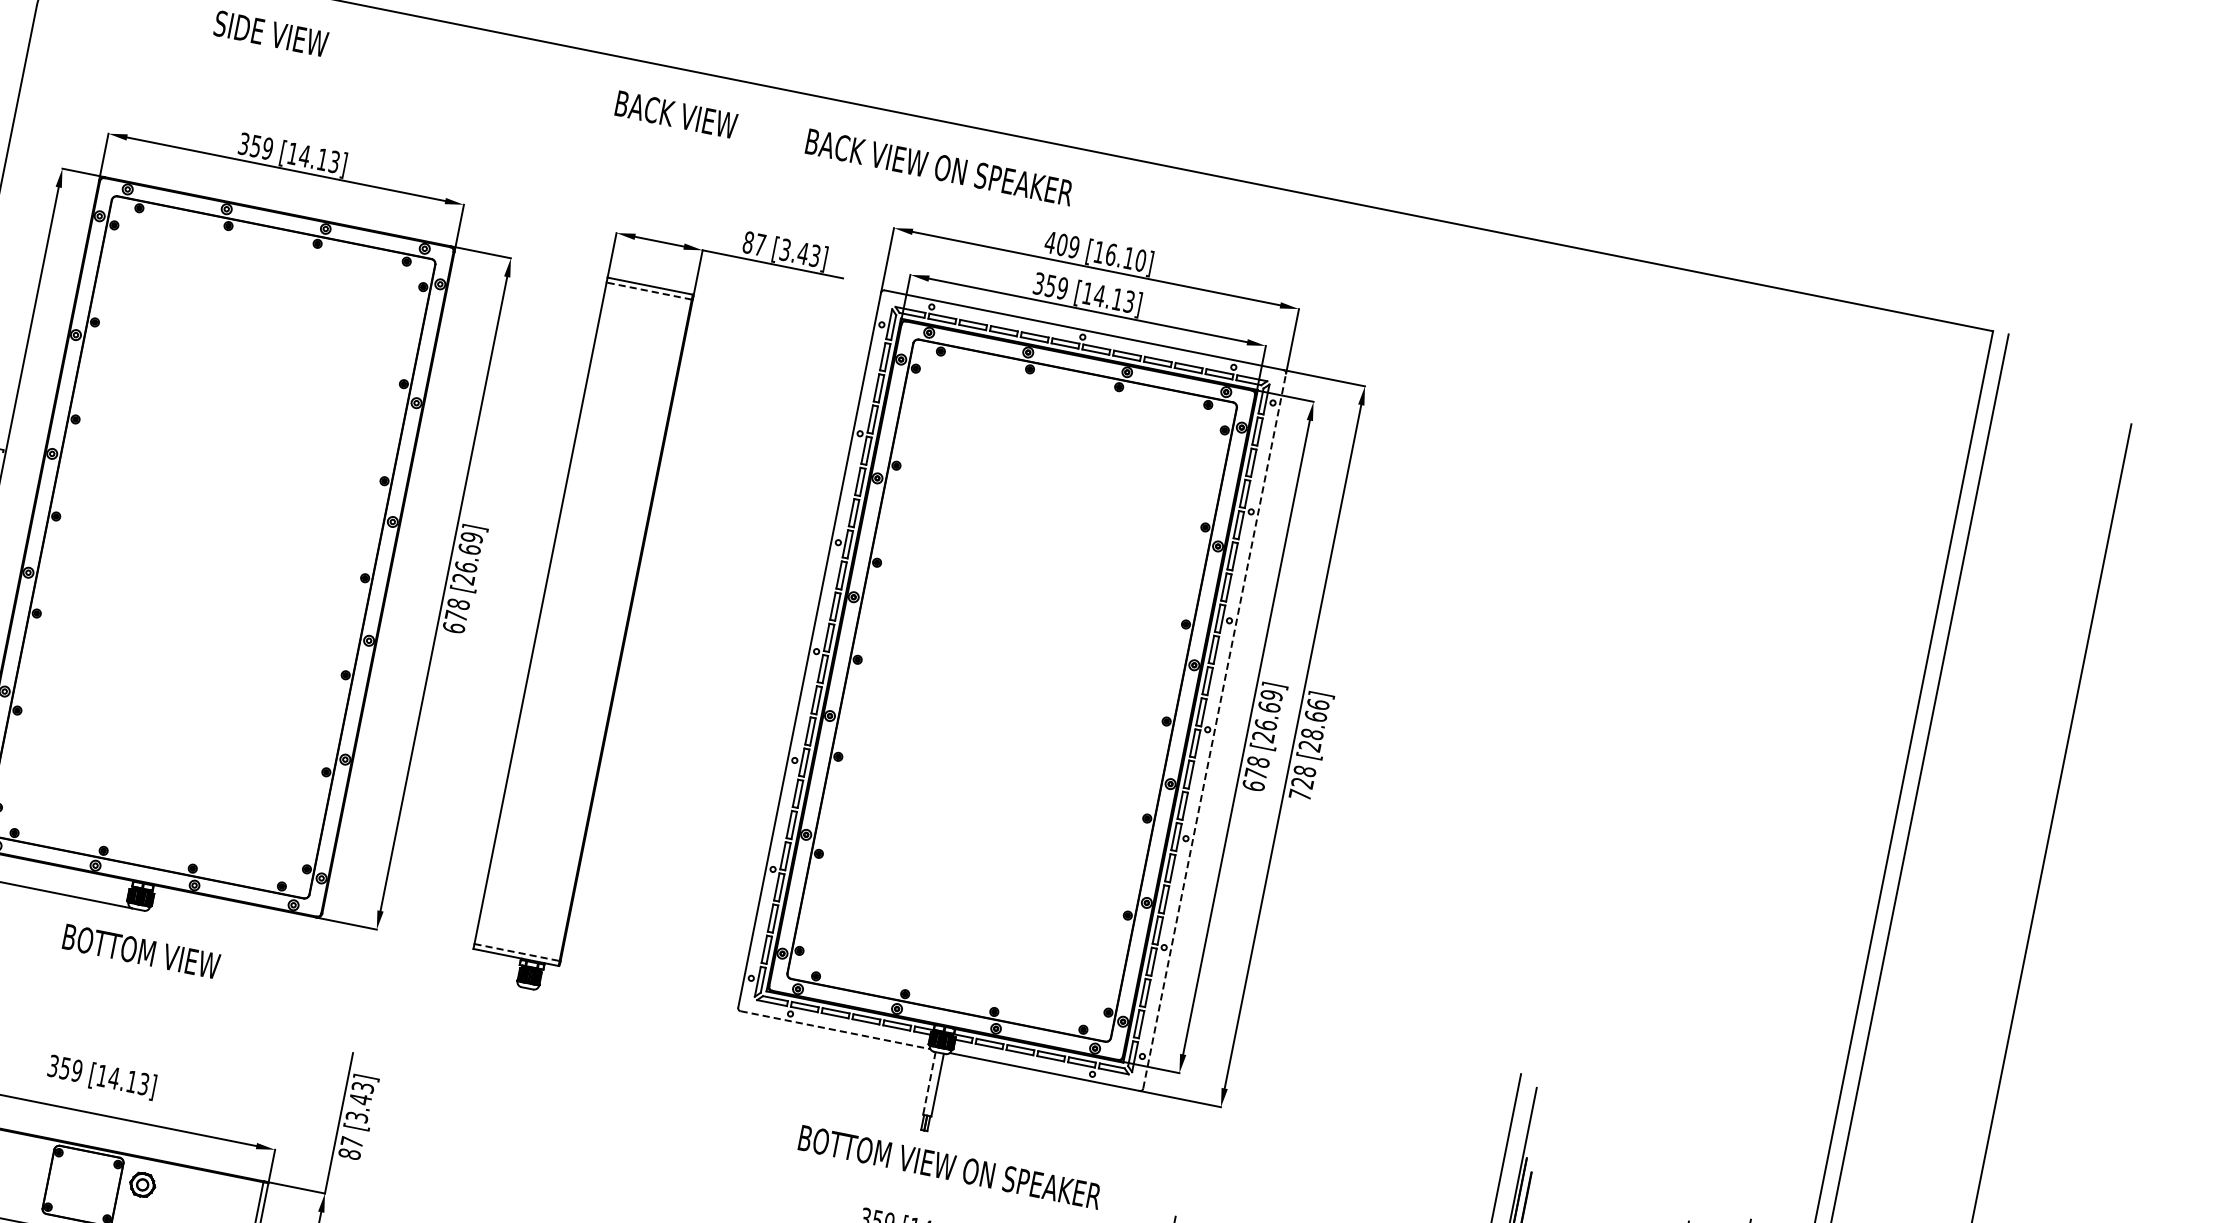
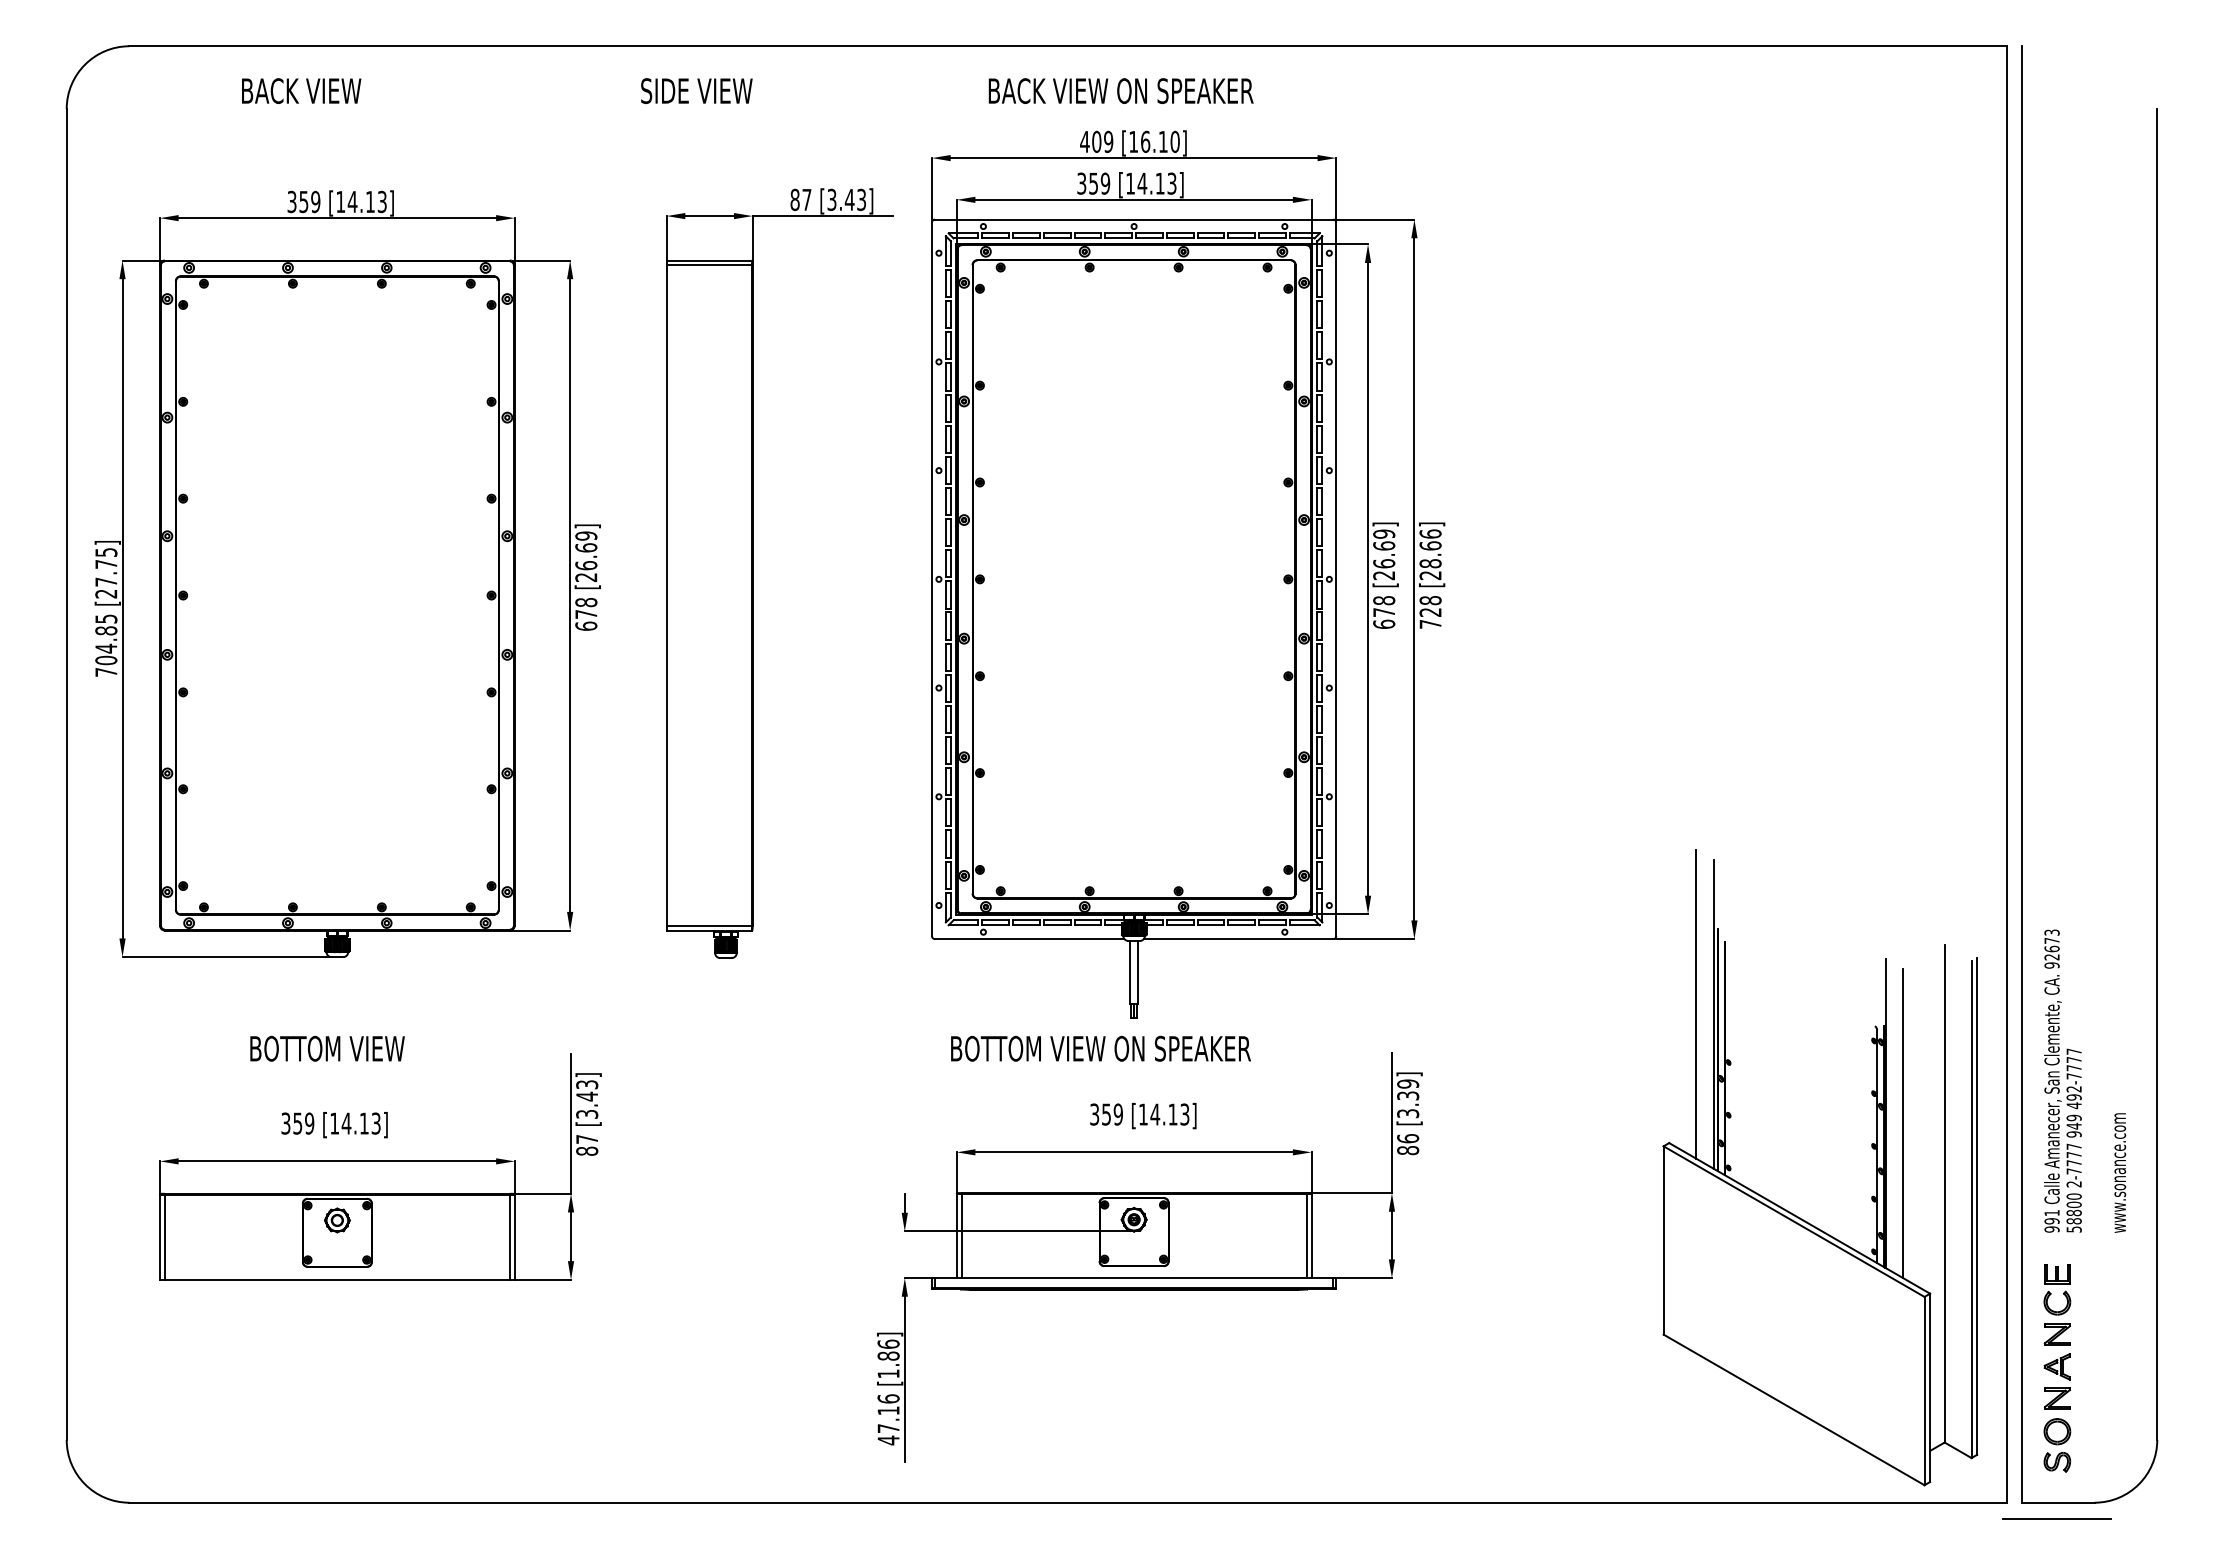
text: (275, 35) -> (301, 91), SIDE VIEW -> BACK VIEW
text: (676, 115) -> (701, 91), BACK VIEW -> SIDE VIEW
text: (939, 166) -> (1120, 90), moved
line: (648, 291) -> (708, 265), dashed -> solid
line: (1214, 731) -> (1336, 579), dashed -> solid
text: (141, 951) -> (327, 1048), moved
line: (517, 952) -> (709, 925), dashed -> solid
line: (835, 1030) -> (1029, 939), dashed -> solid
line: (929, 1083) -> (1130, 972), dashed -> solid
text: (949, 1166) -> (1100, 1048), moved
part: (142, 1184) -> (337, 1220), moved

